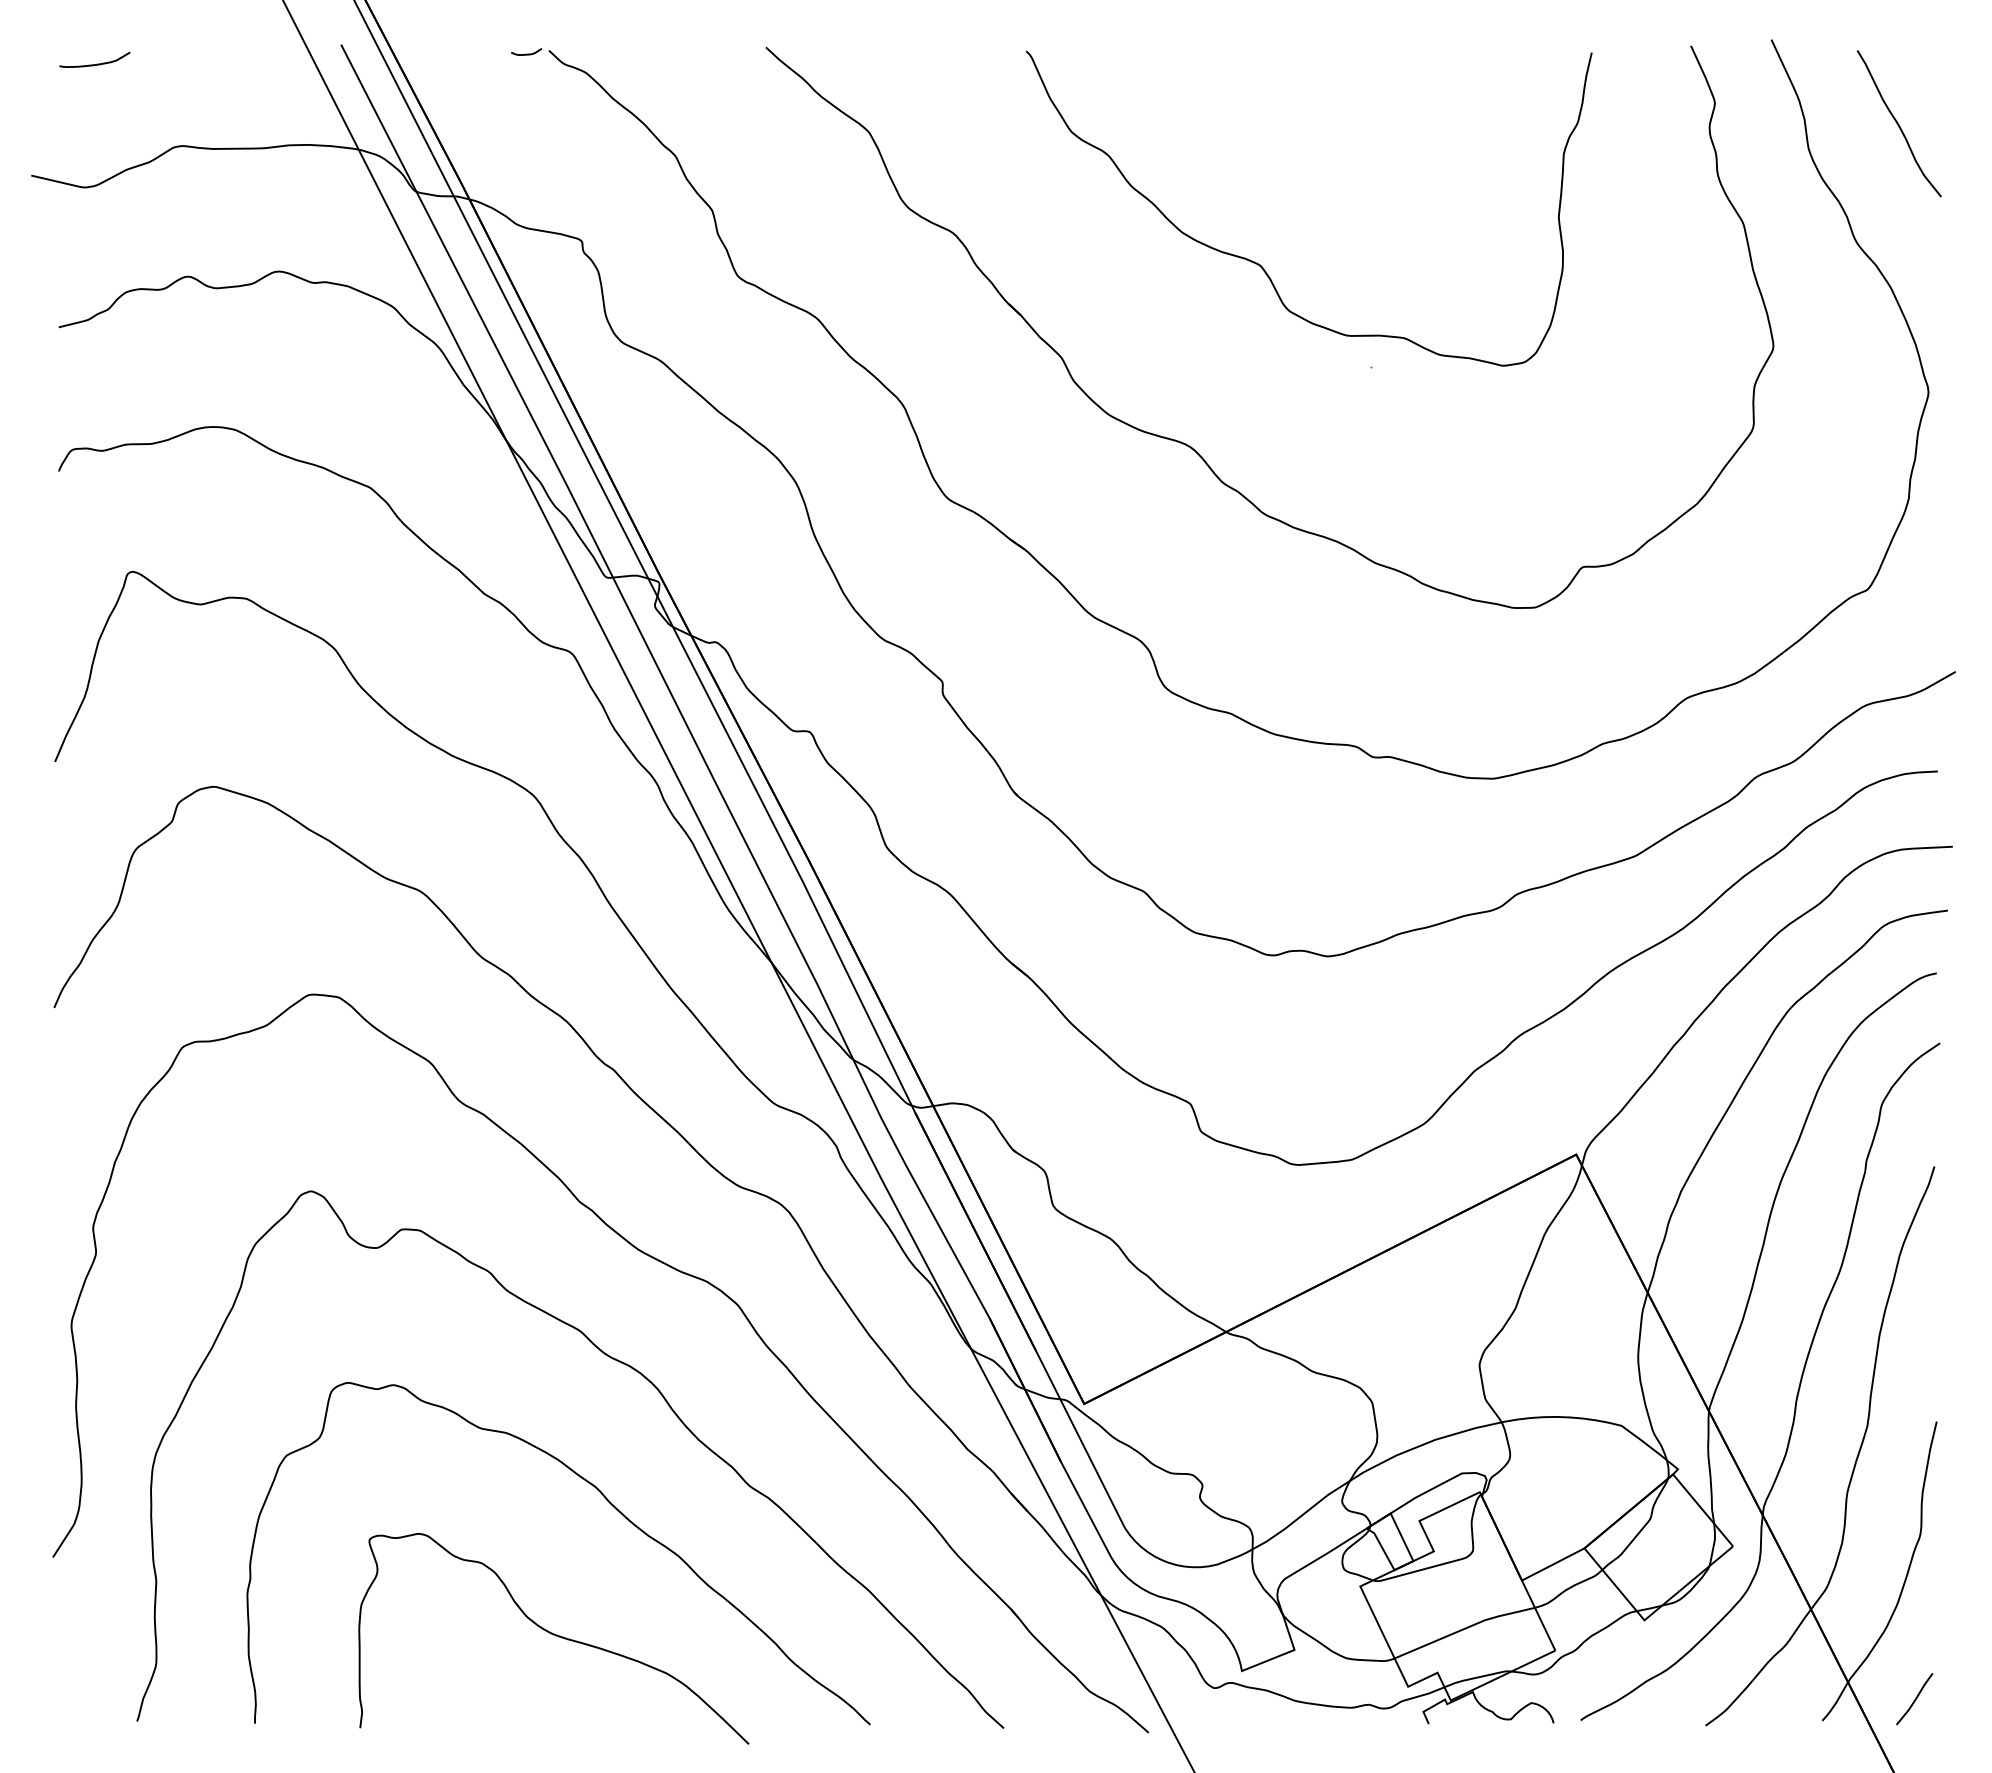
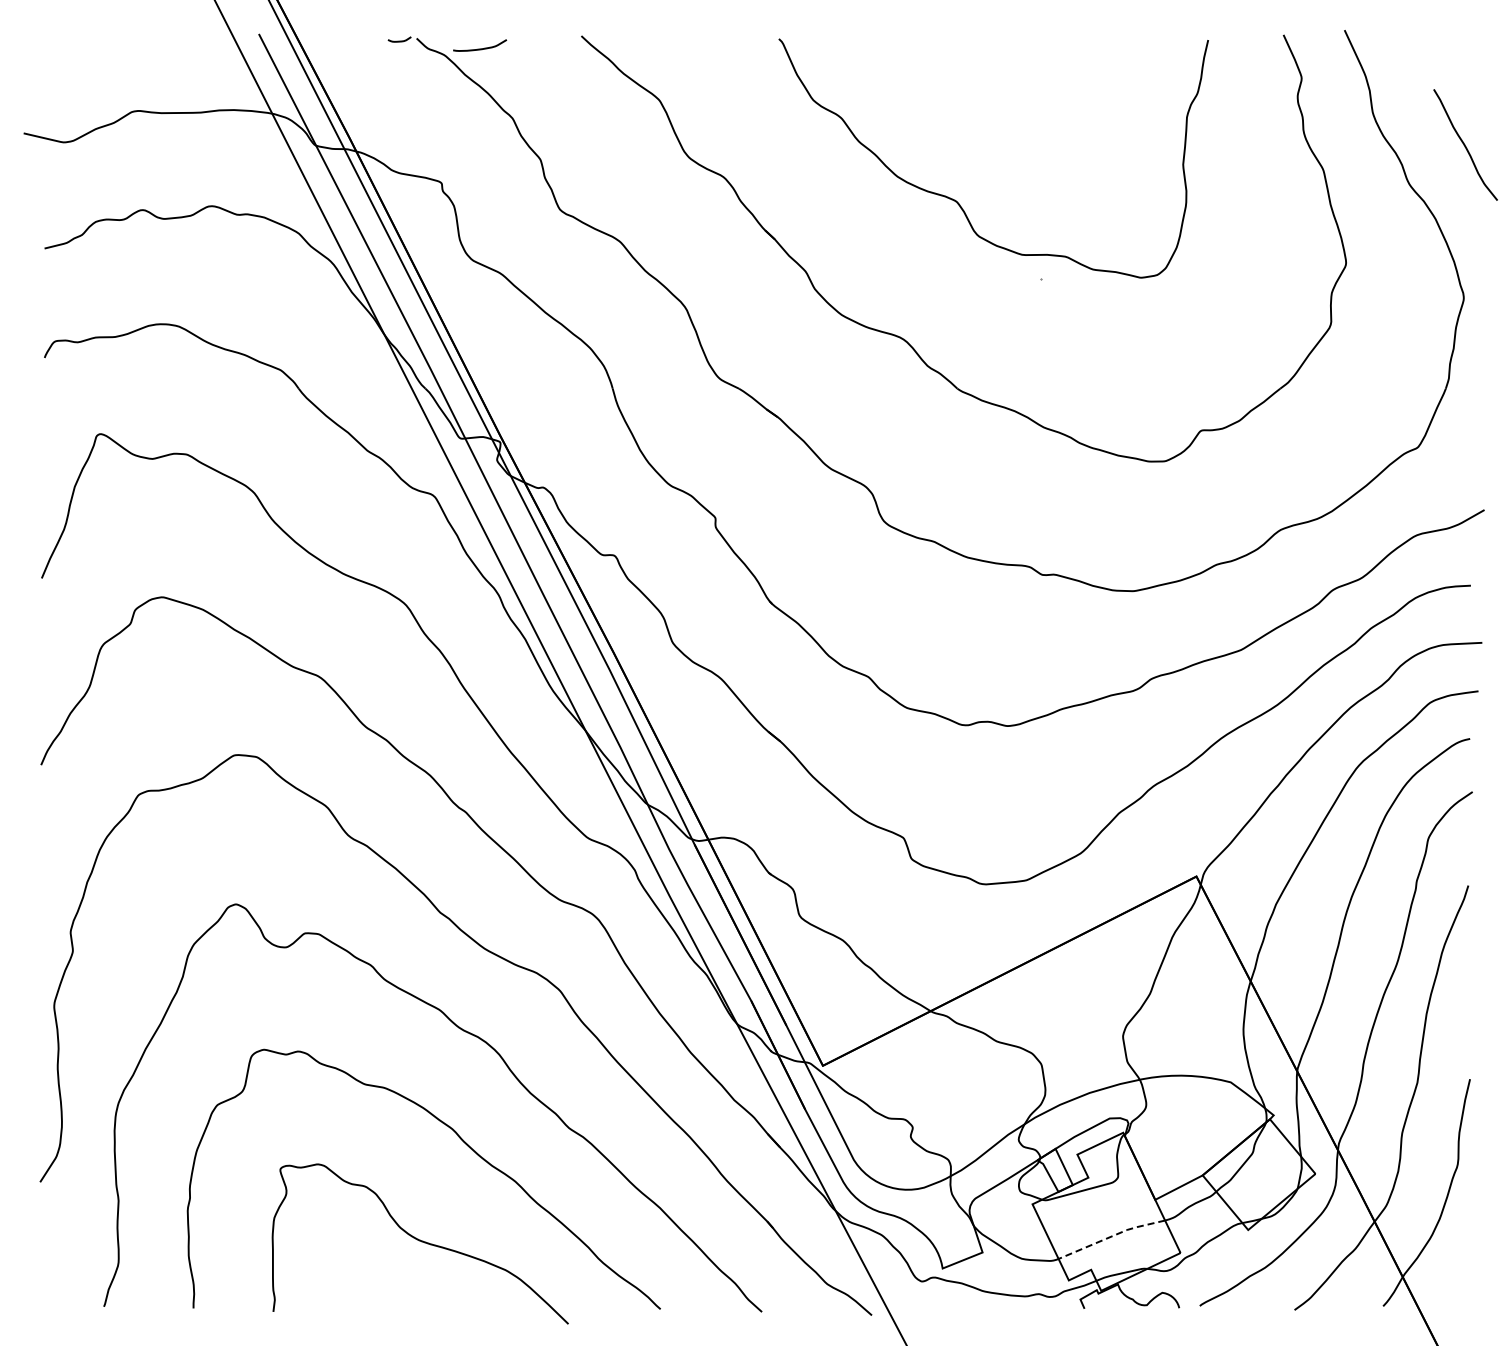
curve: (95, 63) -> (480, 48), moved
curve: (1899, 123) -> (1465, 144), moved
line: (1464, 1628) -> (1111, 1236), solid -> dashed
line: (1914, 1698) -> (1453, 1289), removed

